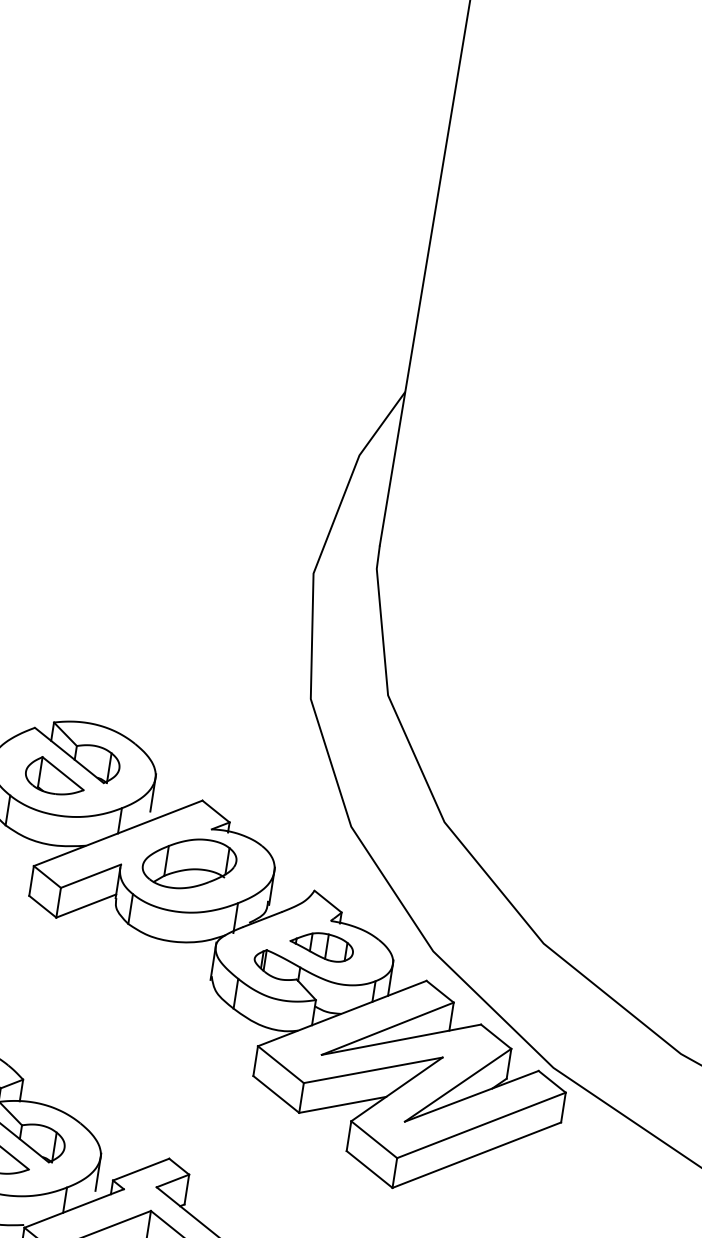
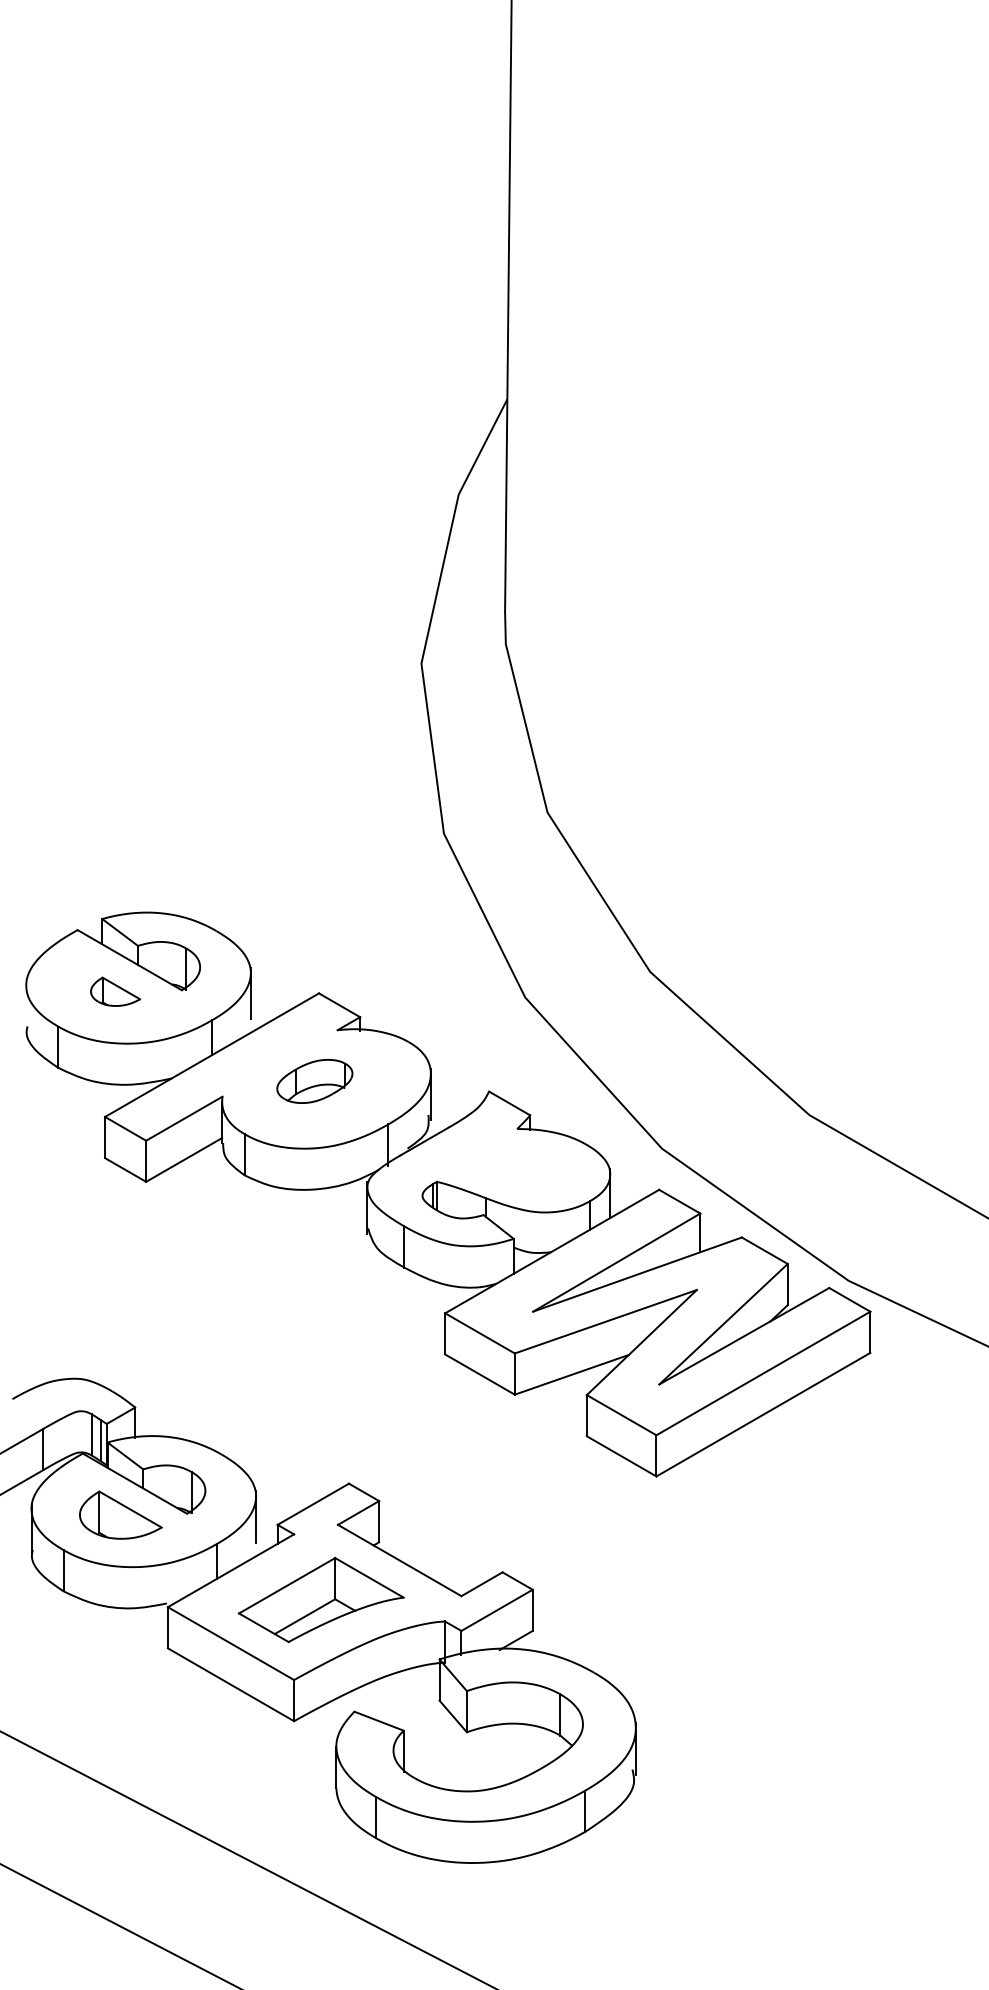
part: (55, 776) -> (115, 991), size x0.6
part: (189, 863) -> (314, 1081), size x0.6
part: (321, 945) -> (510, 1164), removed

